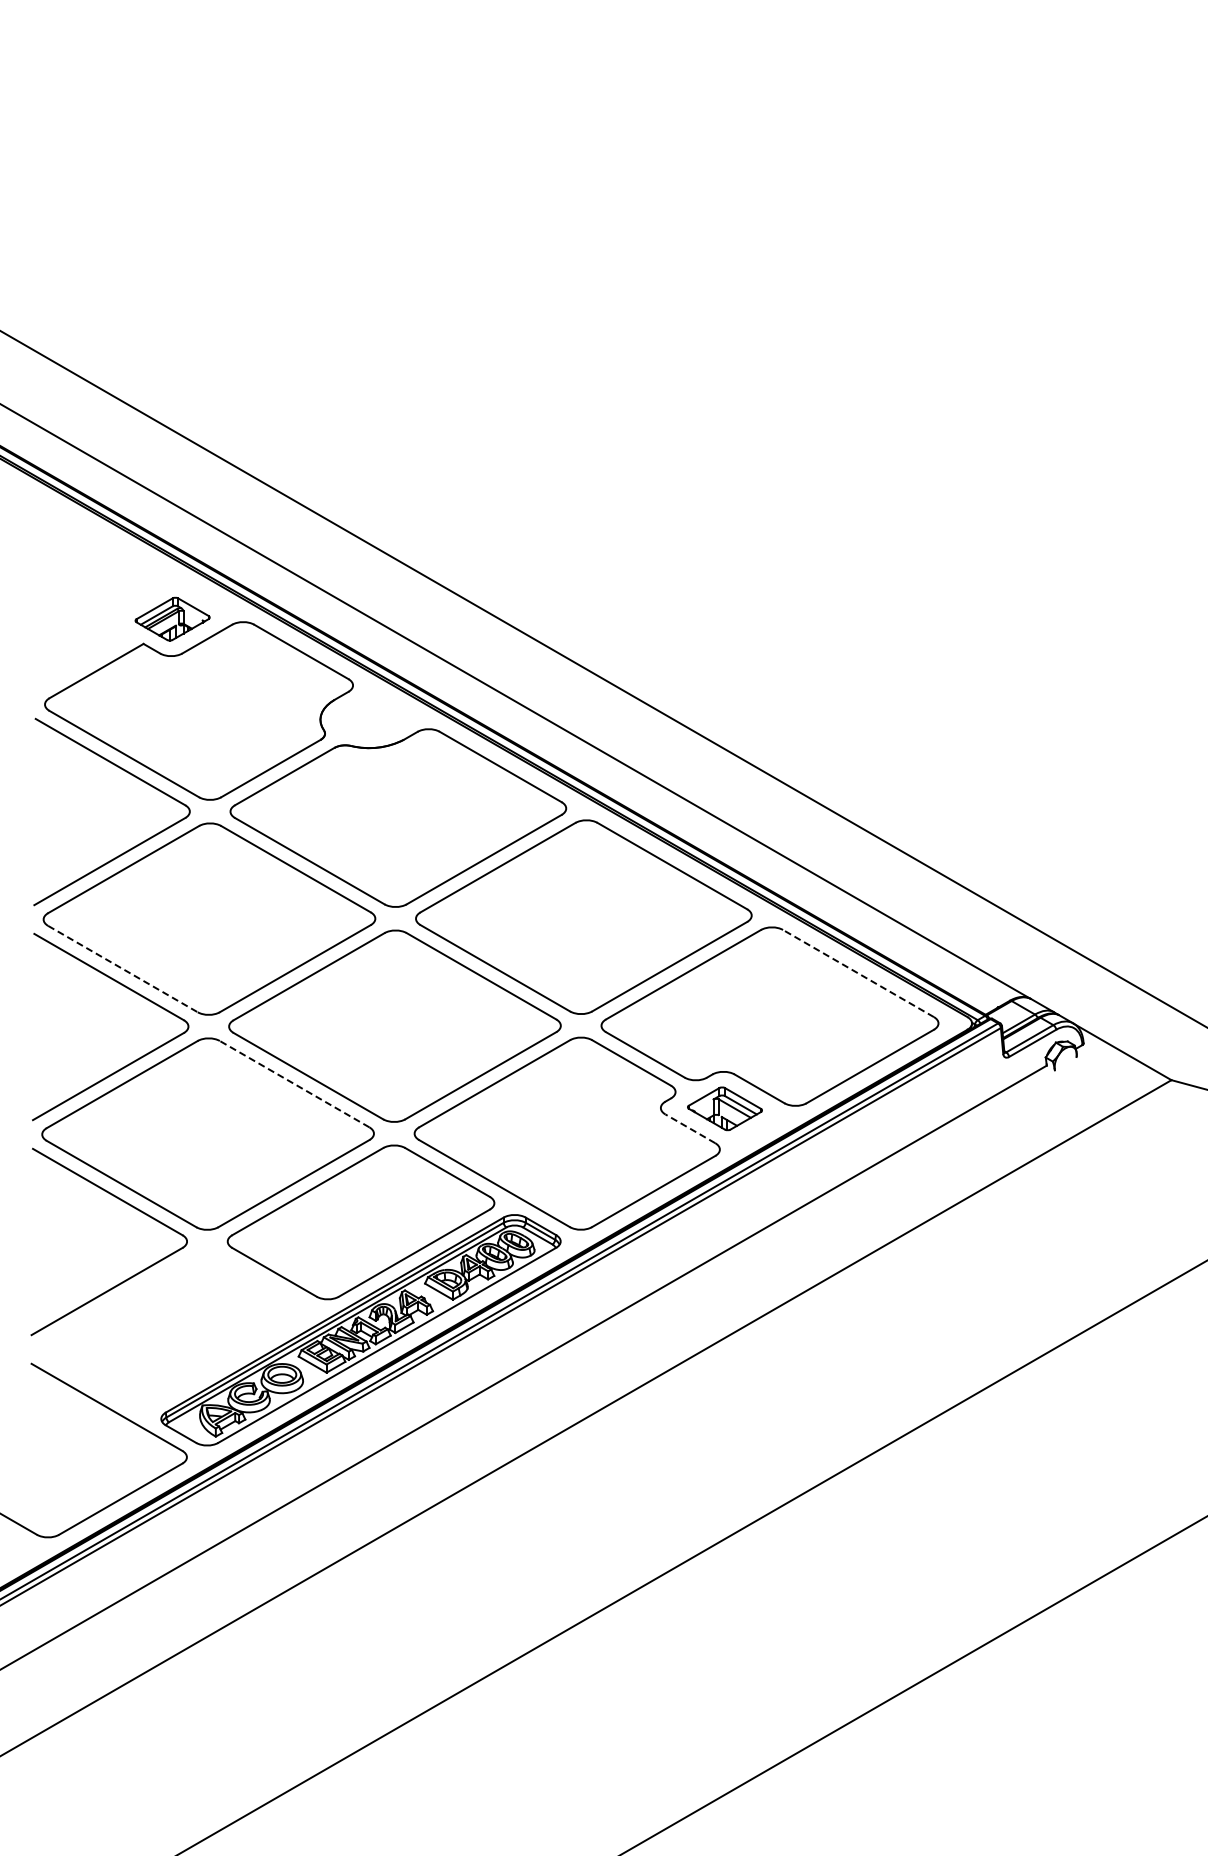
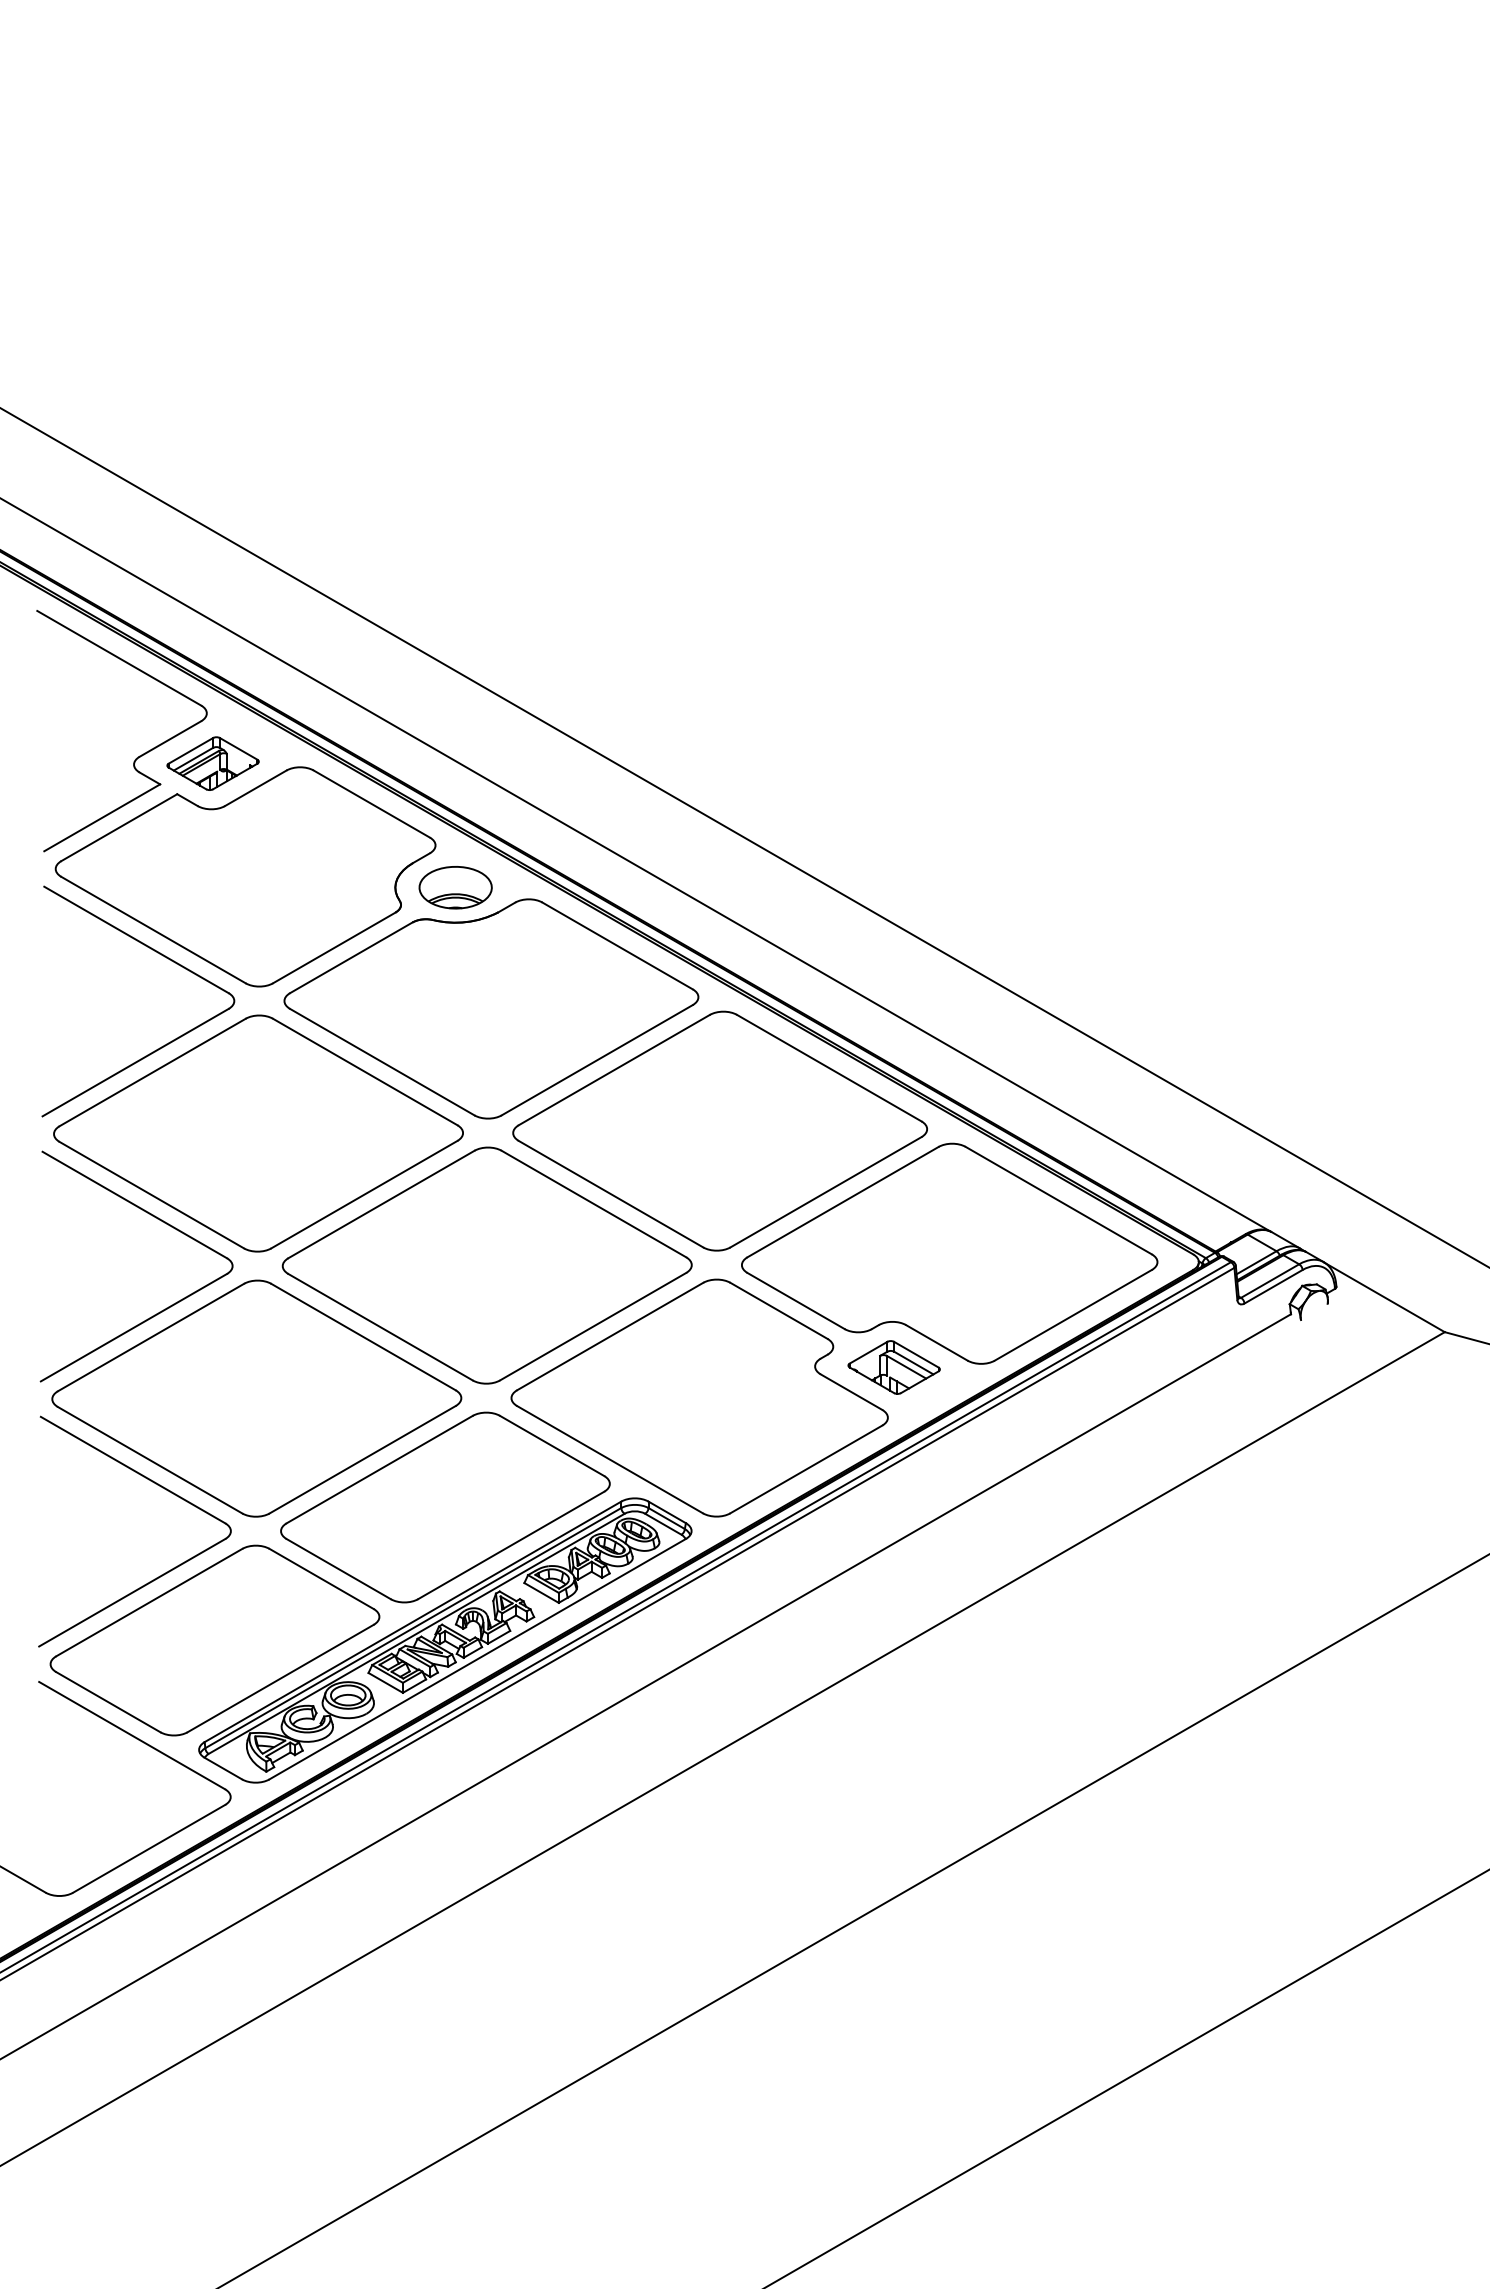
part: (112, 612) -> (138, 755), added
part: (369, 719) -> (455, 887), added
line: (123, 969) -> (152, 1195), dashed -> solid
line: (858, 973) -> (1058, 1200), dashed -> solid
line: (294, 1083) -> (363, 1336), dashed -> solid
line: (690, 1128) -> (851, 1391), dashed -> solid
part: (174, 1330) -> (215, 1640), added

